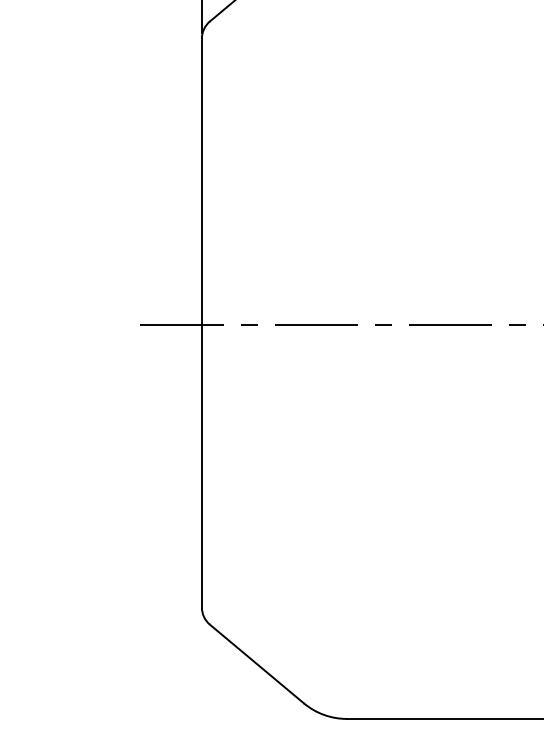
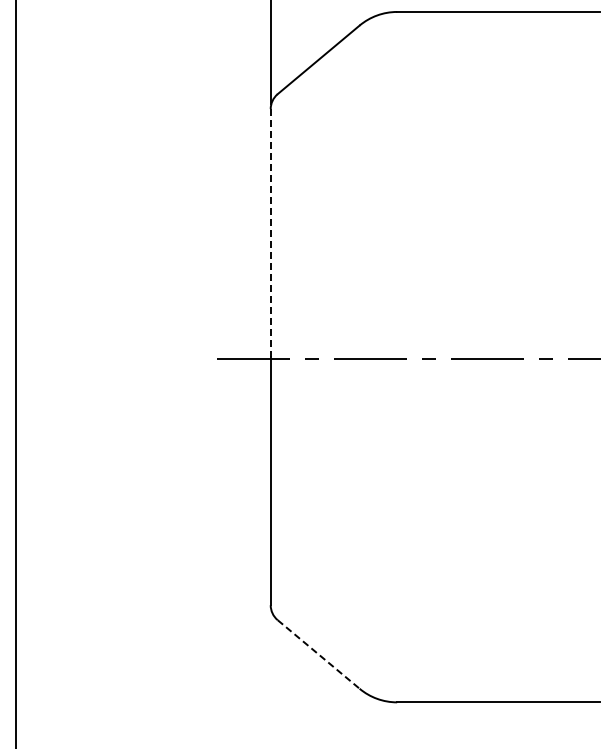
line: (201, 181) -> (270, 233), solid -> dashed
line: (257, 664) -> (319, 654), solid -> dashed

